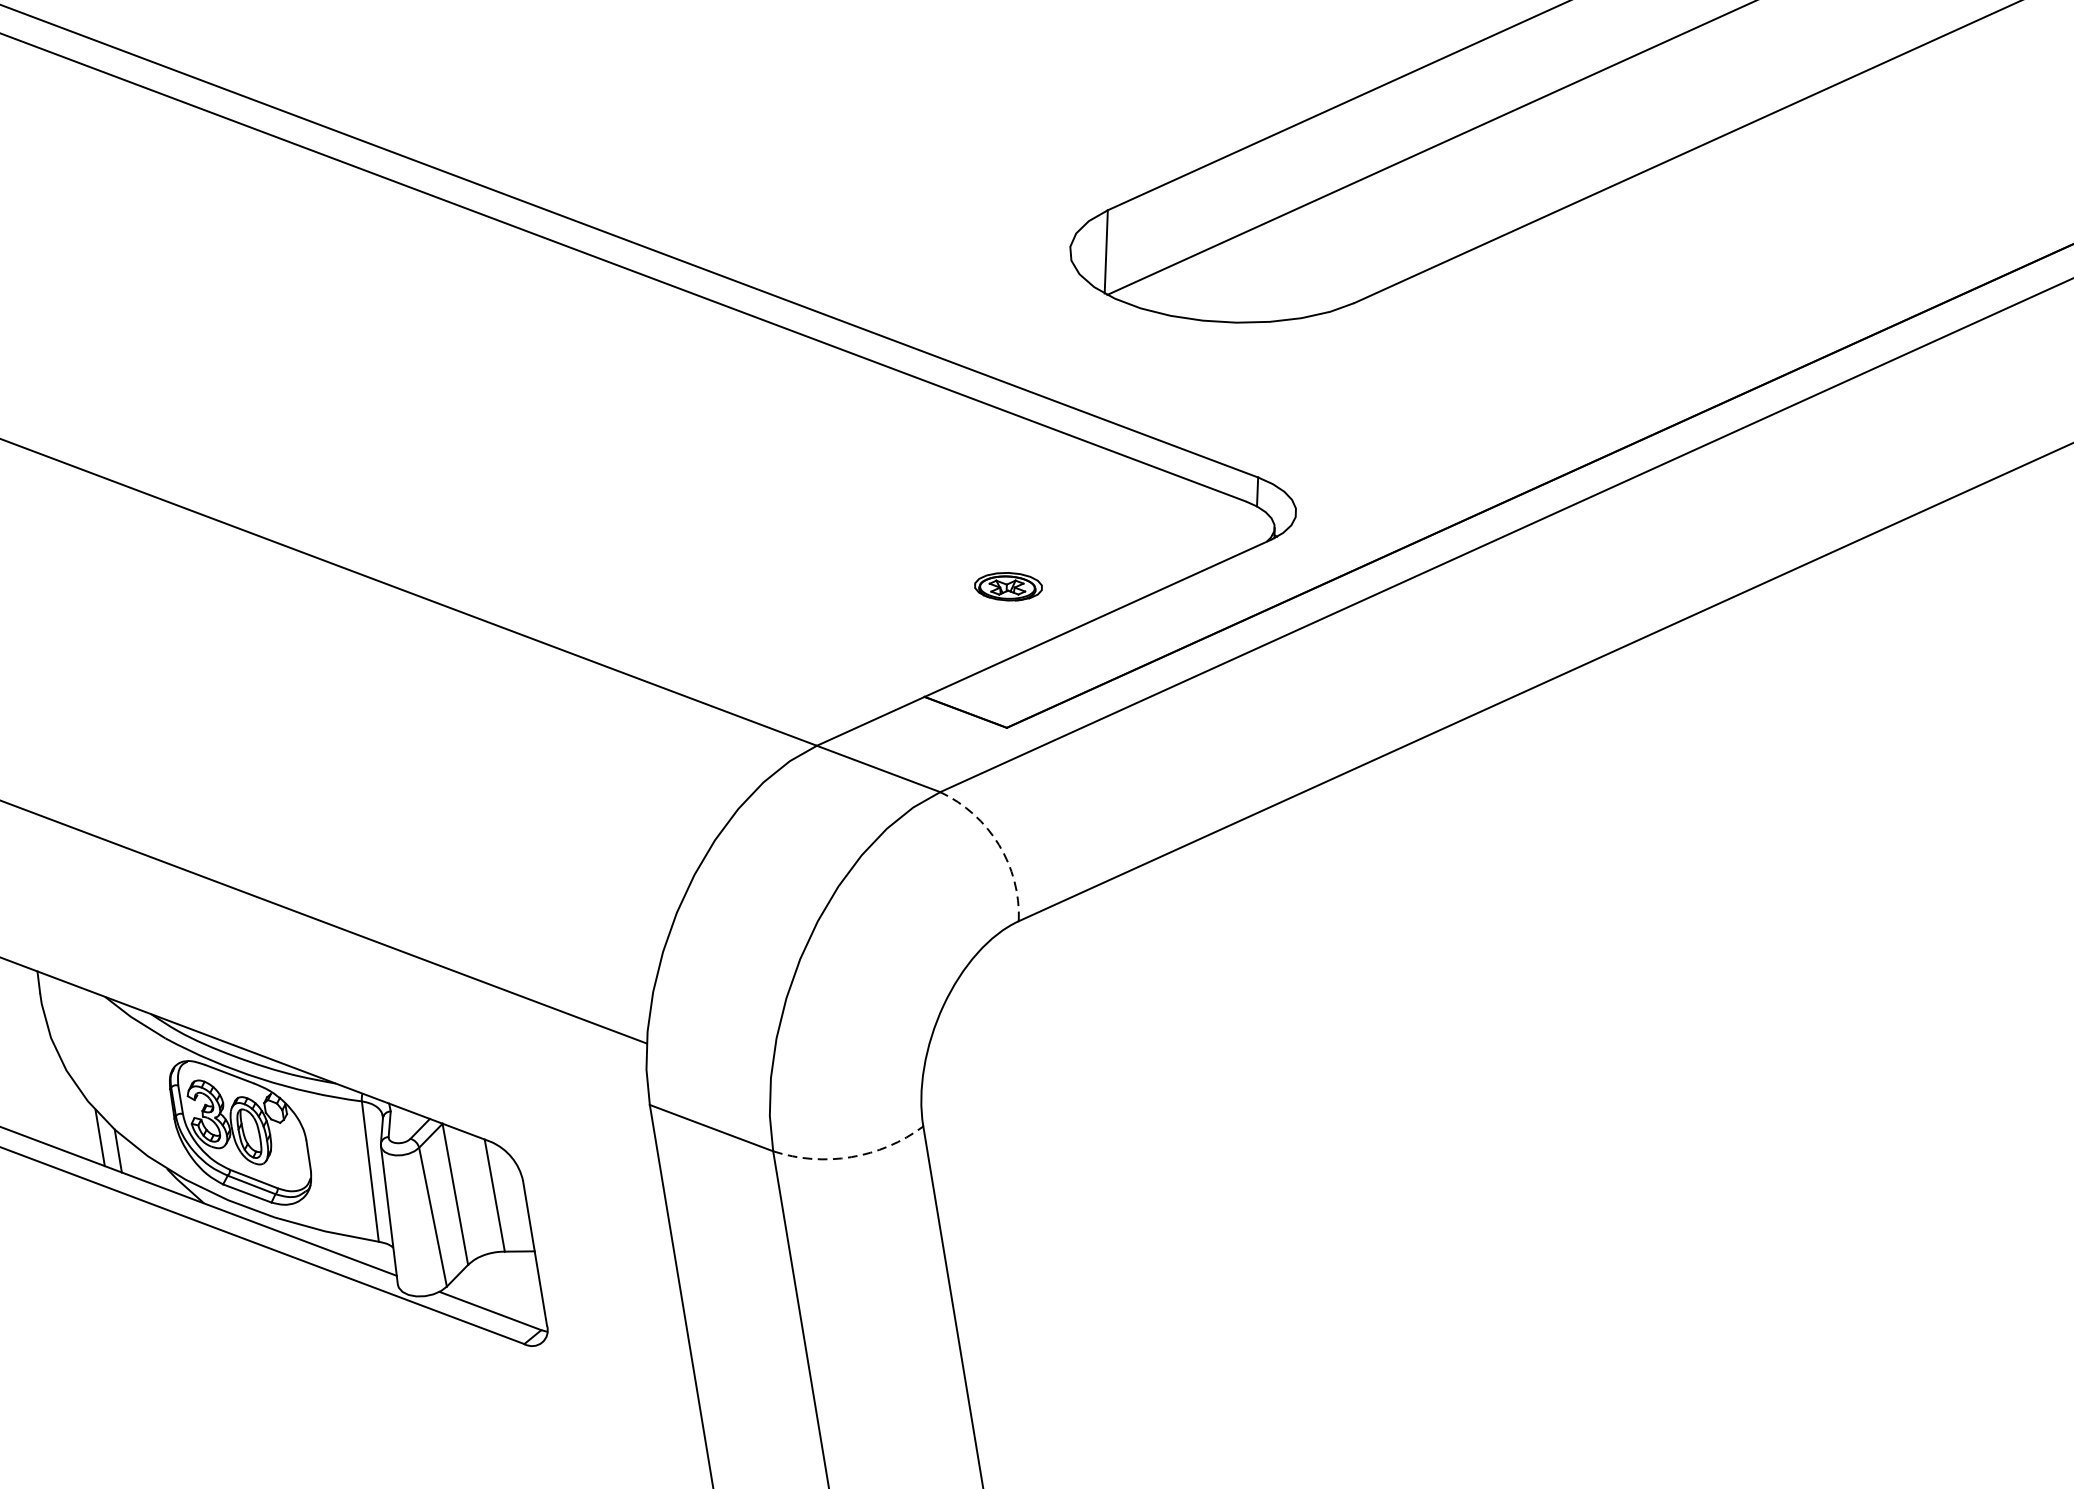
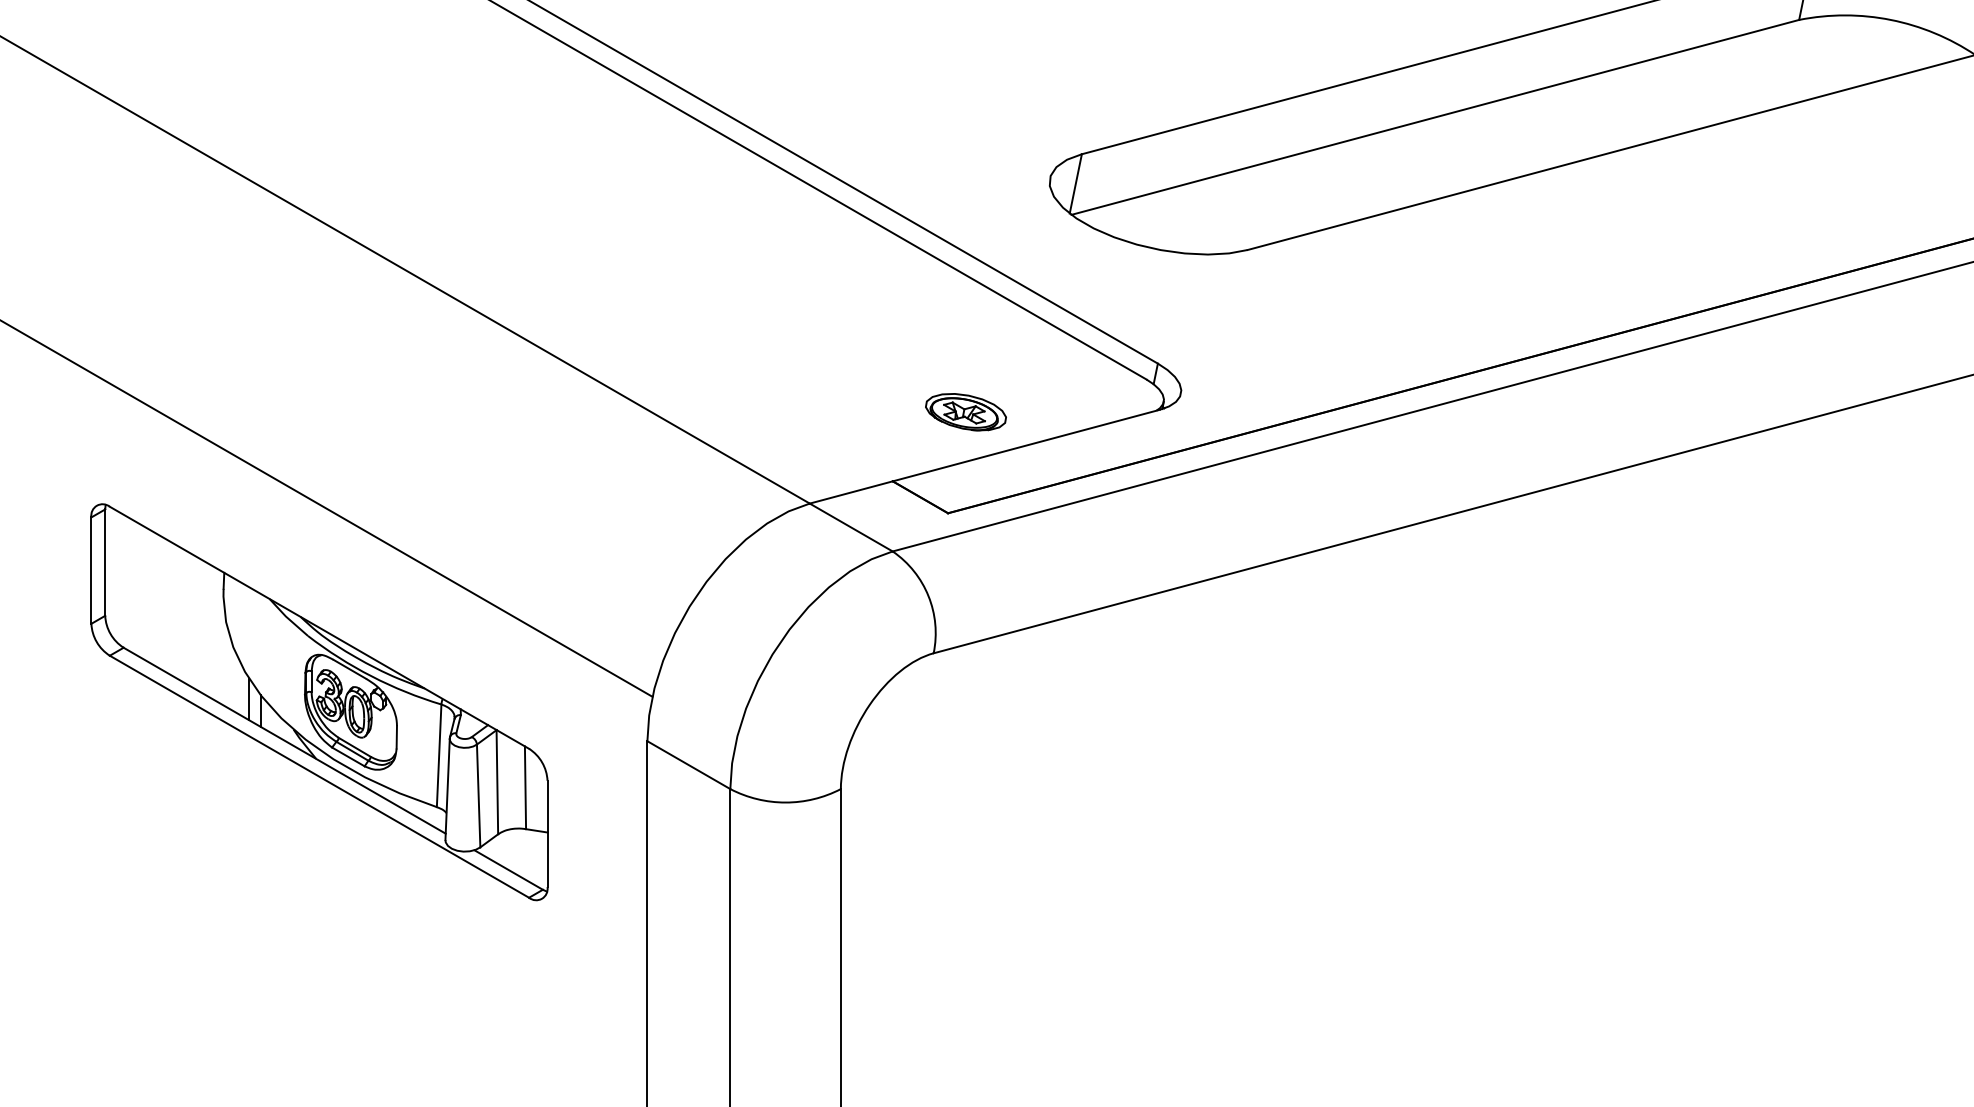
part: (1007, 587) -> (965, 412), size x1.67
arc: (998, 845) -> (928, 596), dashed -> solid
arc: (851, 1157) -> (785, 802), dashed -> solid

